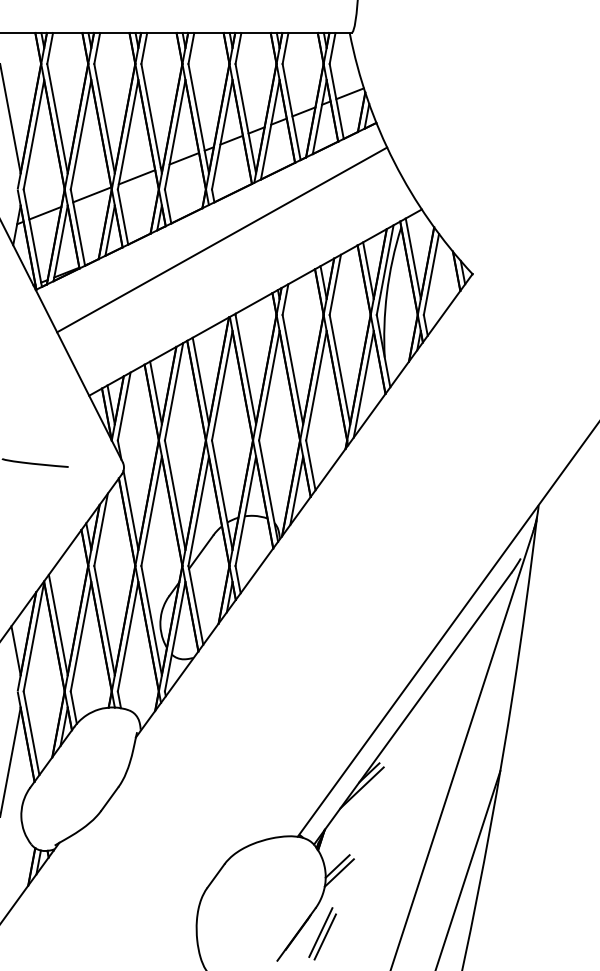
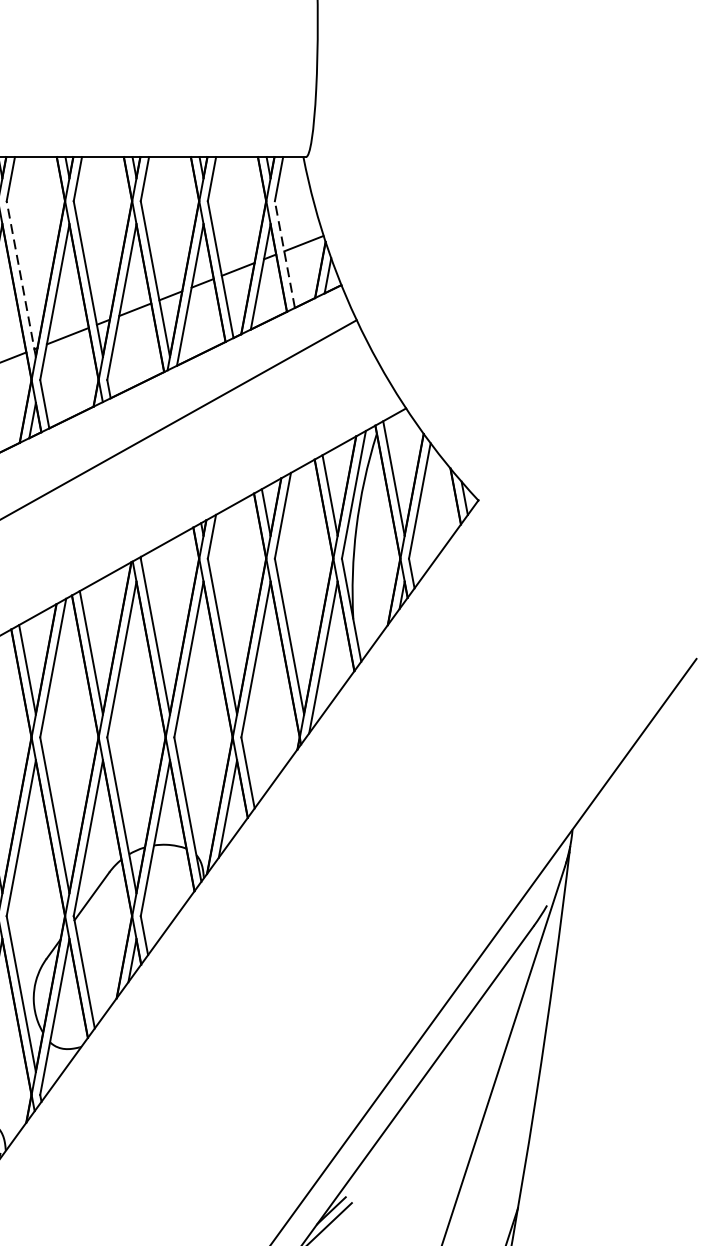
line: (336, 101) -> (284, 254), solid -> dashed
line: (151, 118) -> (21, 278), solid -> dashed

